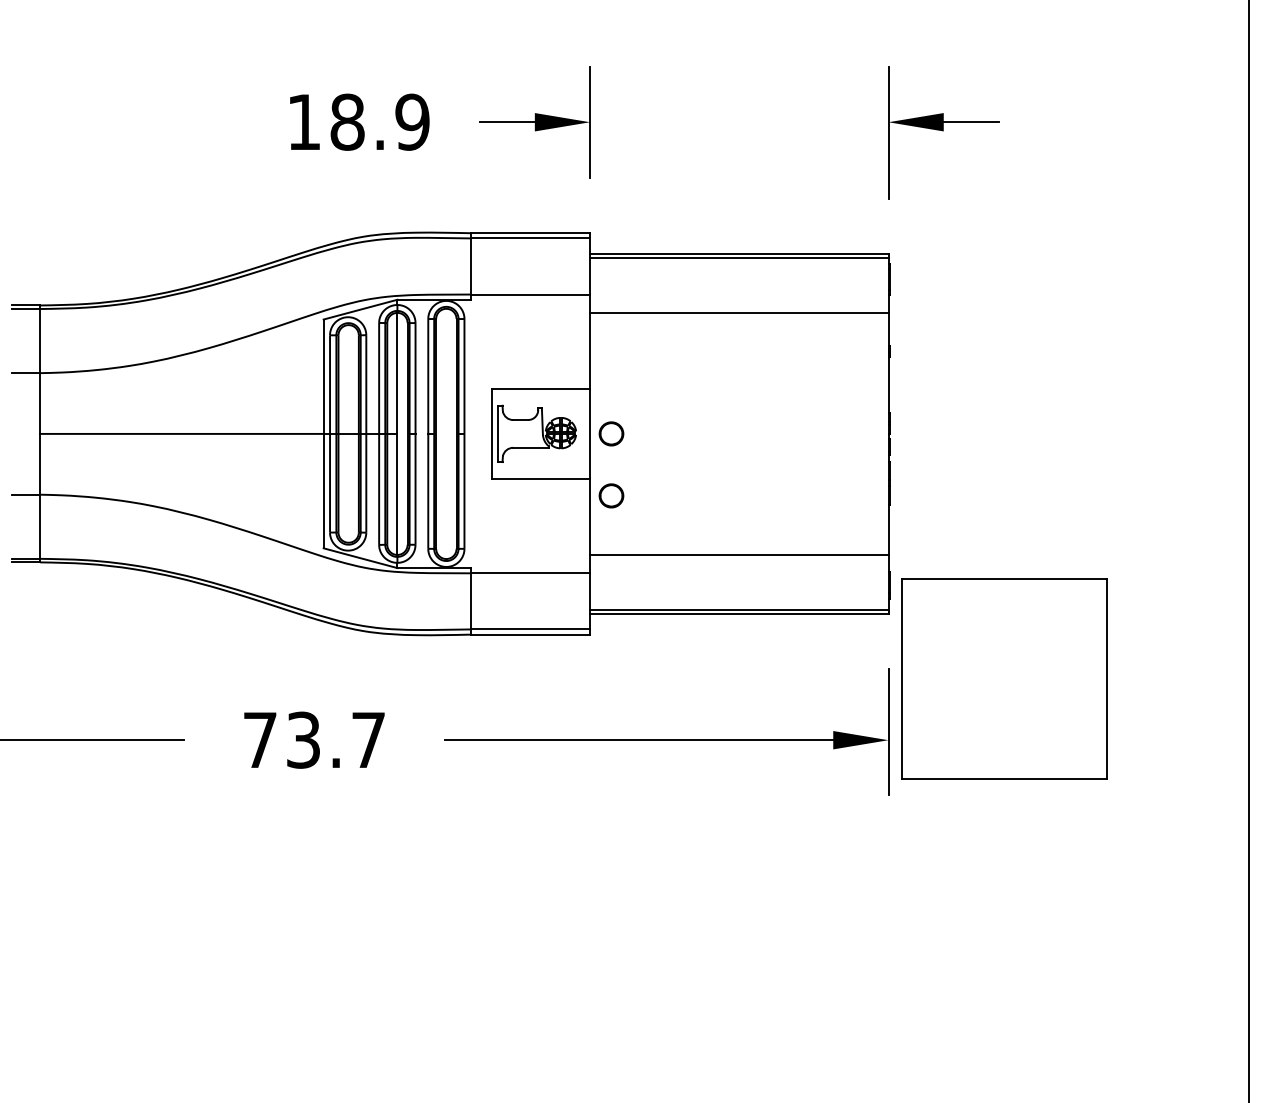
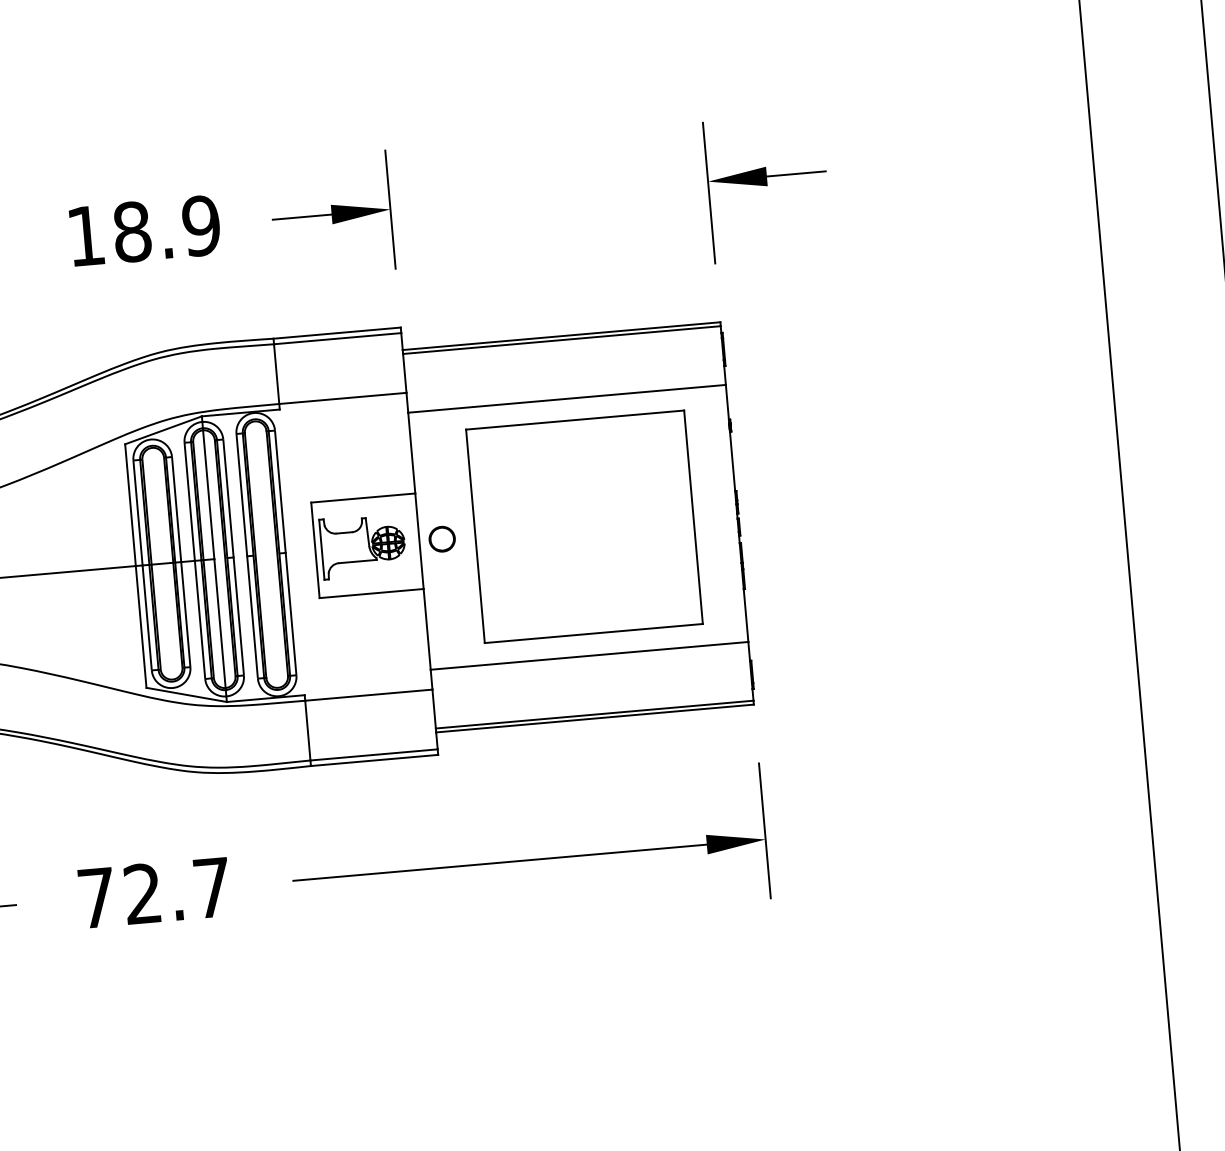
part: (611, 495) -> (447, 604), removed
part: (1004, 678) -> (584, 526), moved
text: (303, 739) -> (142, 893), 73.7 -> 72.7

